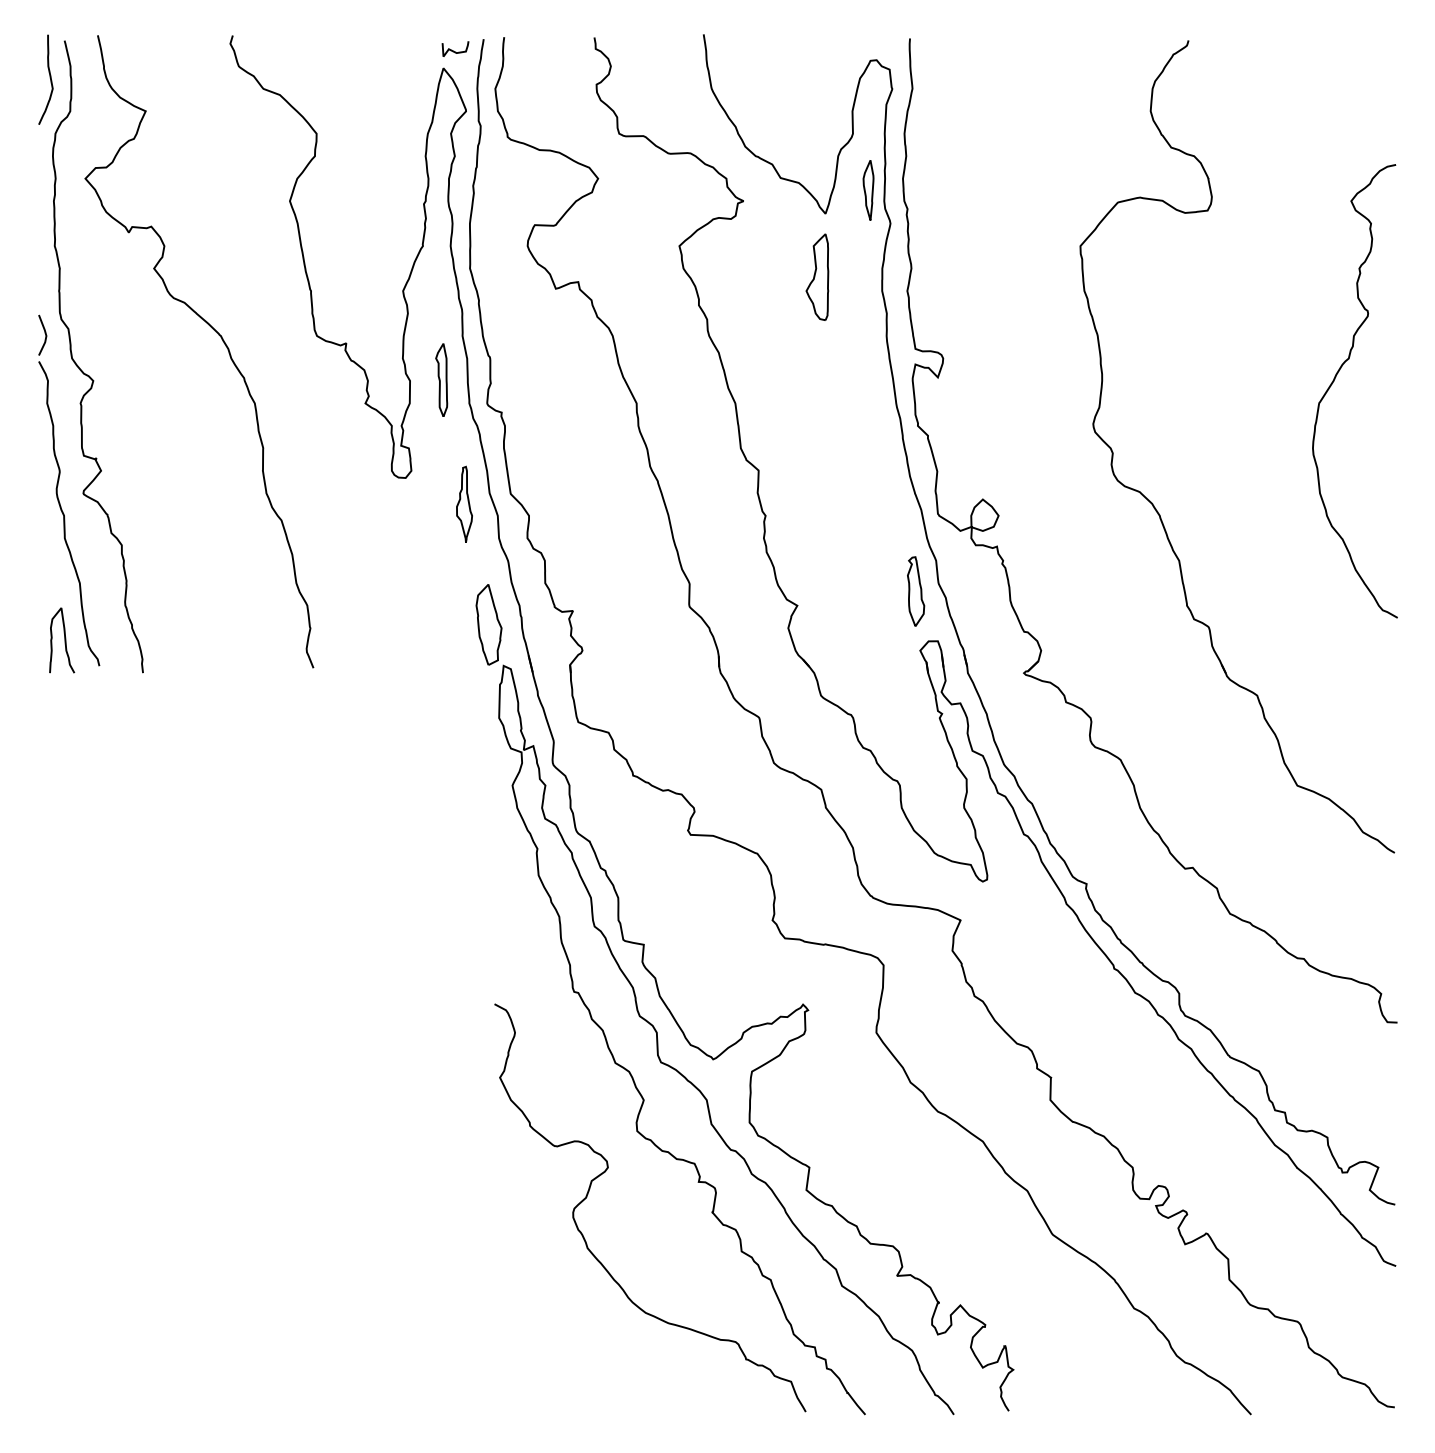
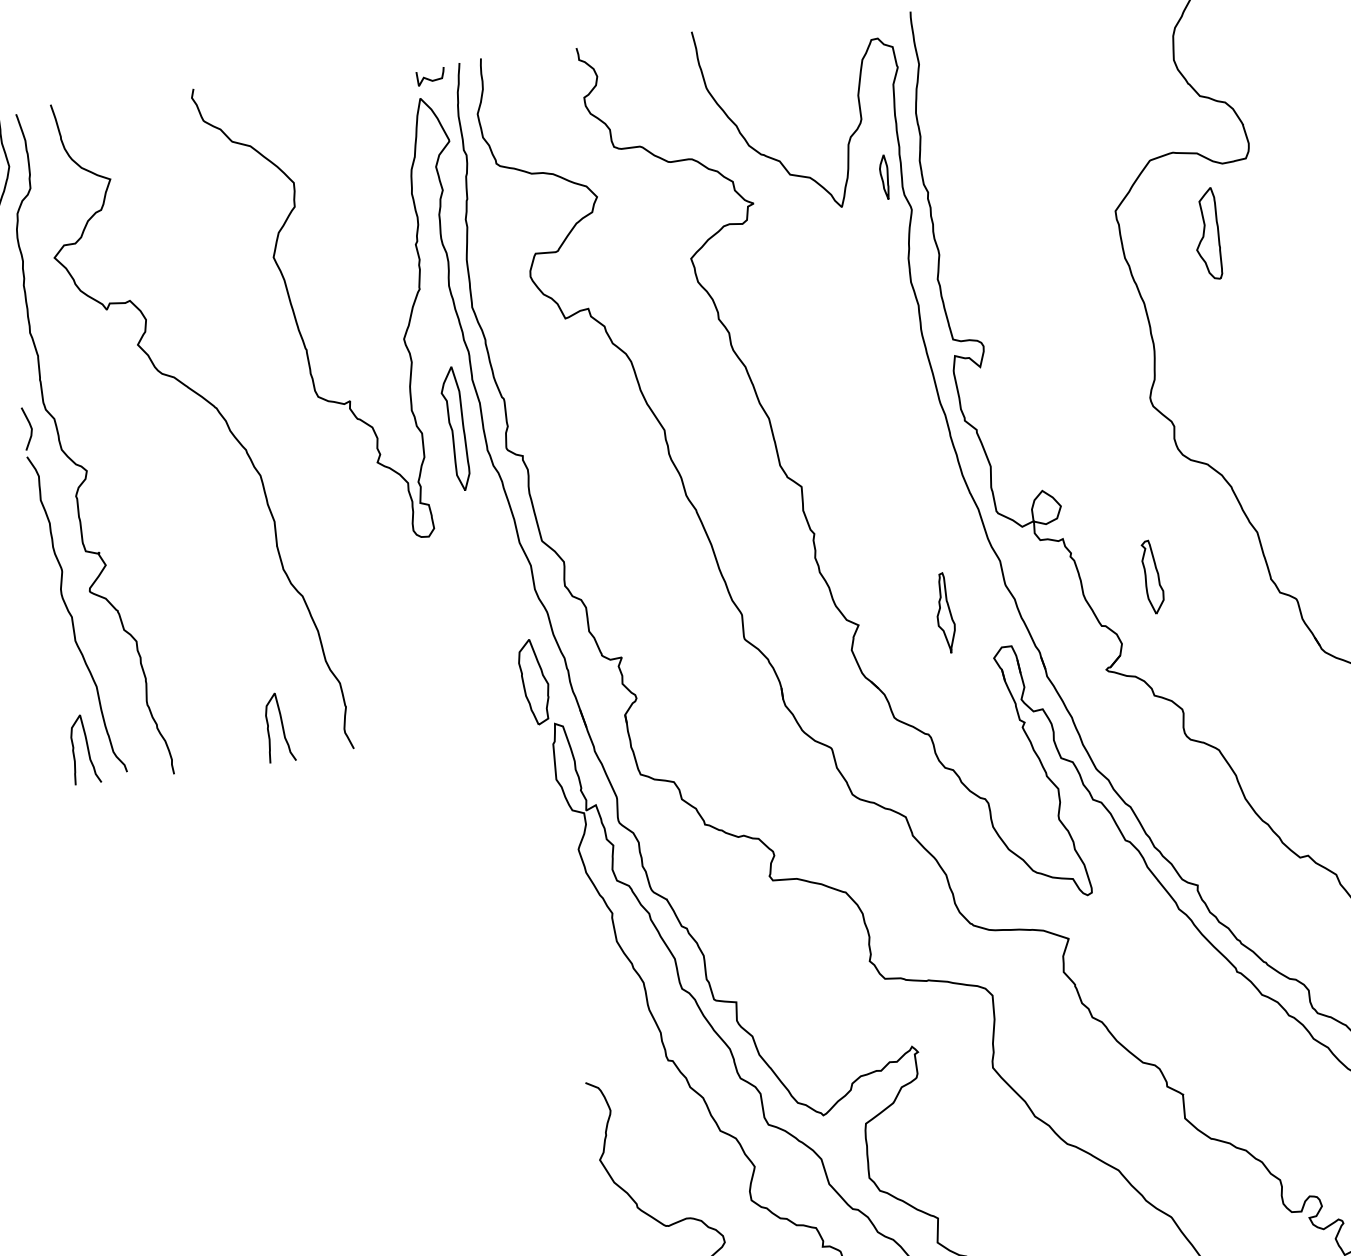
part: (868, 190) -> (884, 177), size x0.7
part: (817, 276) -> (1207, 233), moved
part: (441, 379) -> (455, 428), size x1.6
part: (464, 503) -> (945, 612), moved
part: (916, 591) -> (1153, 576), moved
curve: (248, 640) -> (281, 727), added

